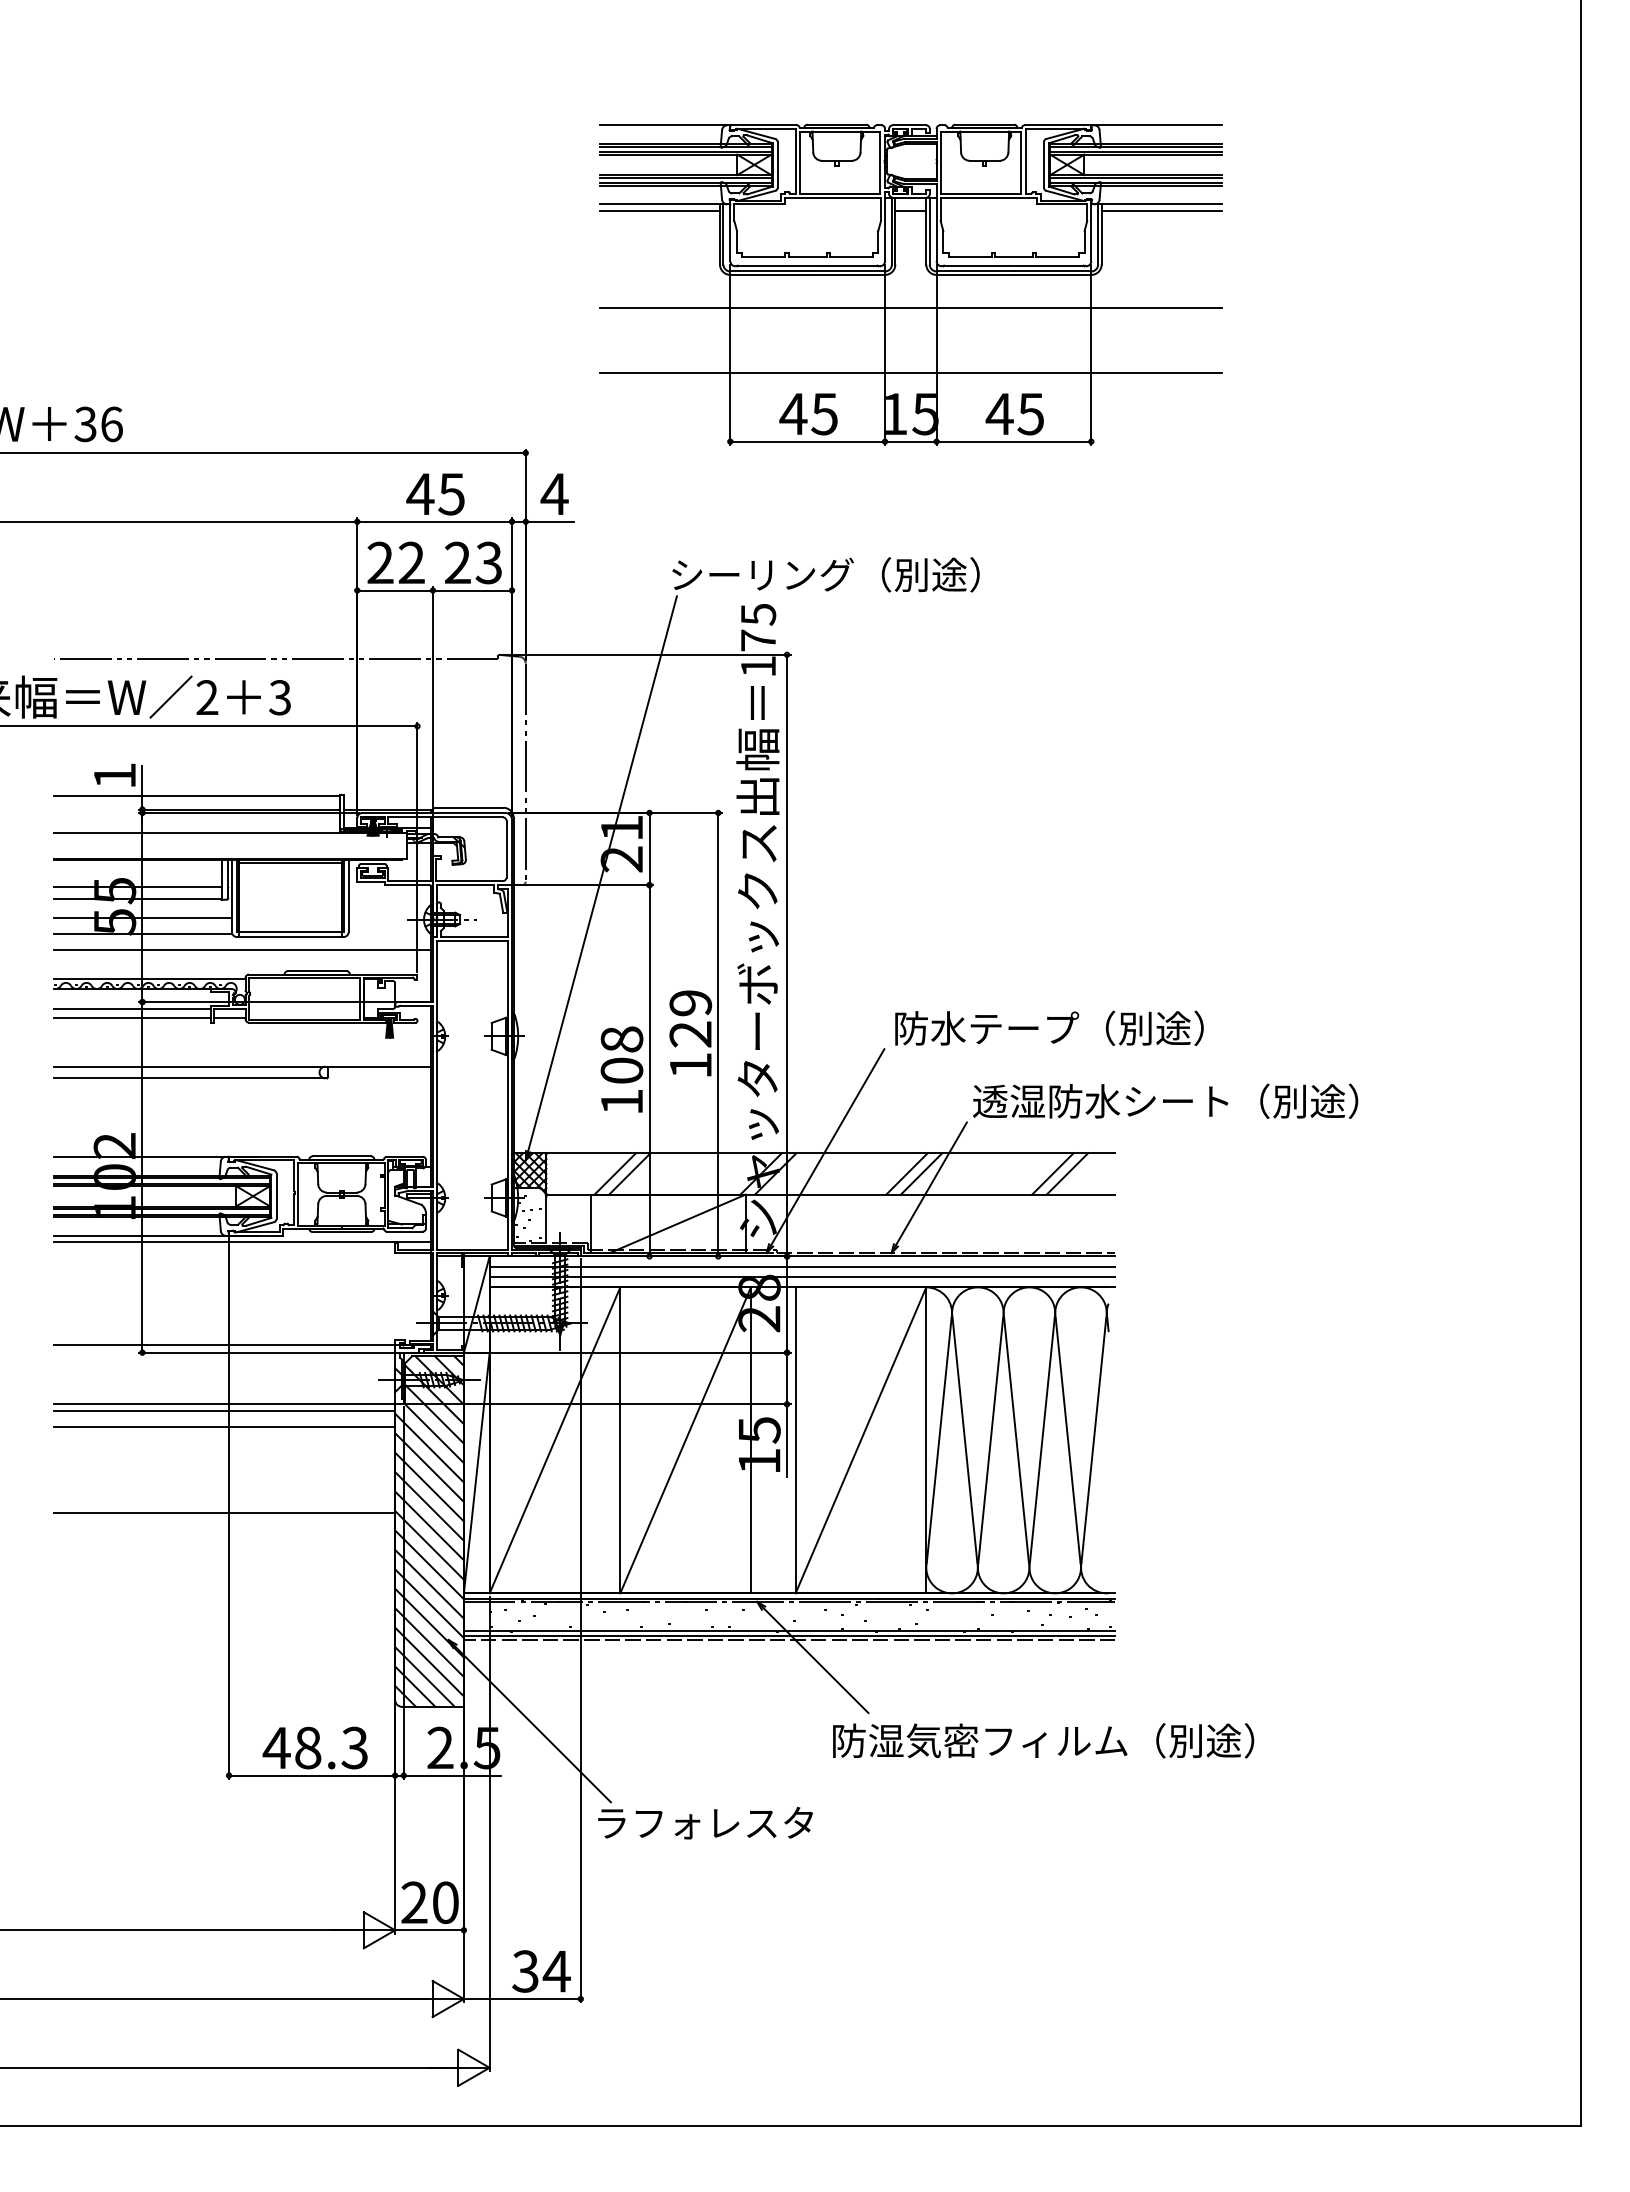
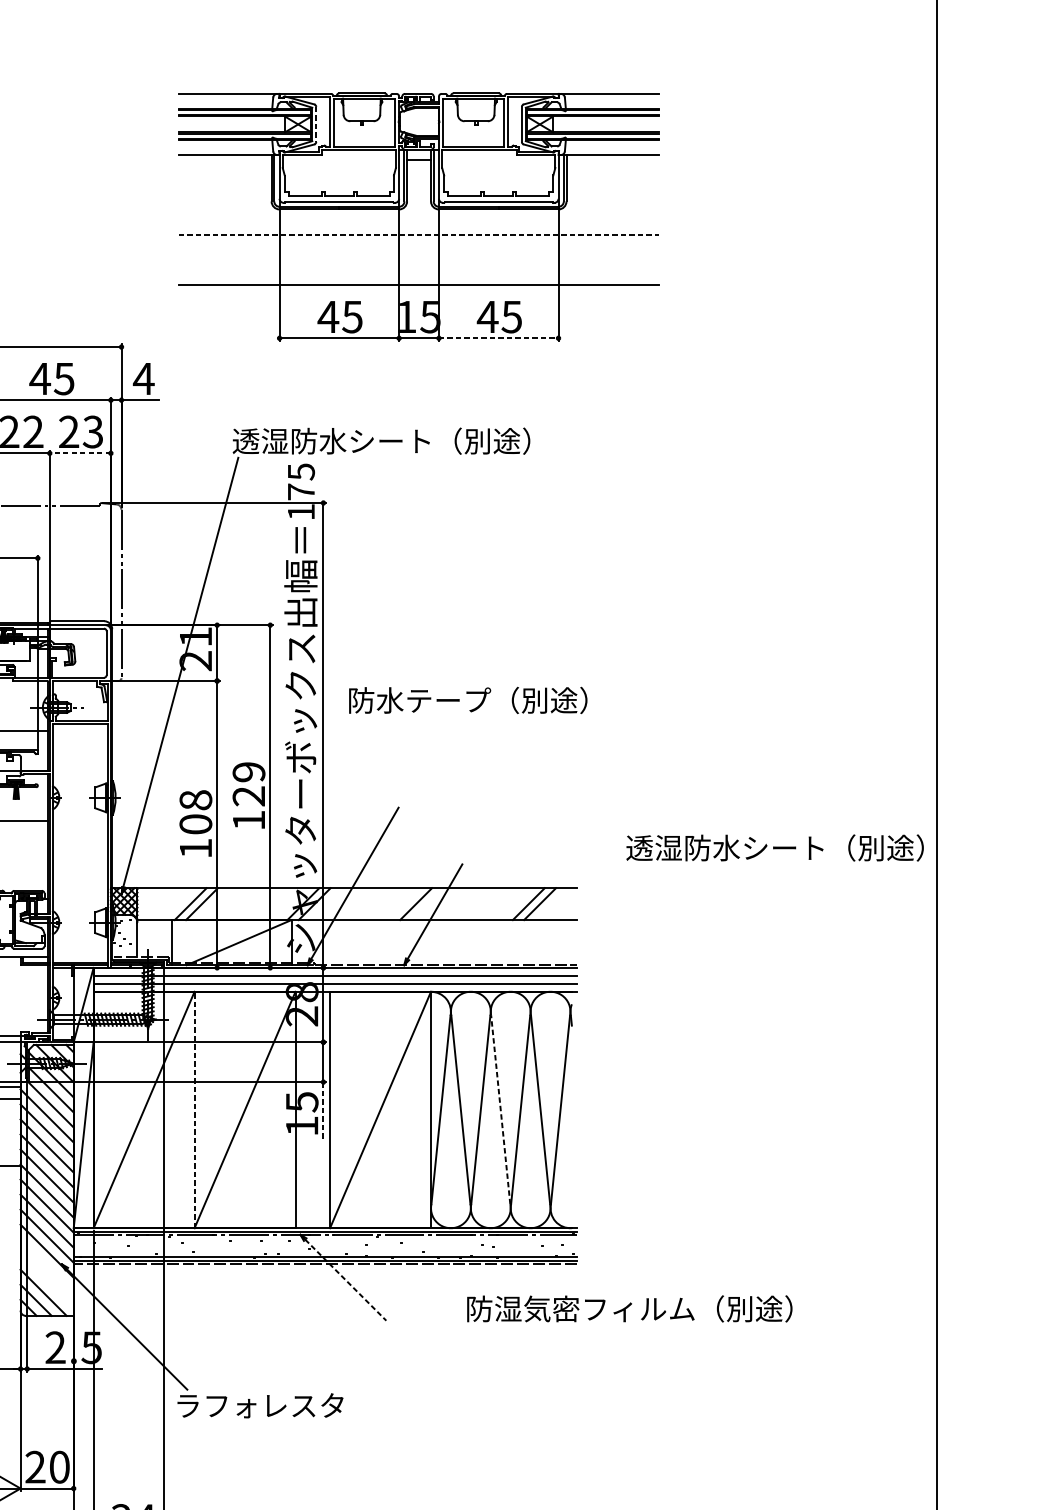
line: (777, 164) -> (316, 124), solid -> dashed
line: (659, 210) -> (224, 159), removed
line: (1161, 210) -> (612, 159), removed
line: (911, 308) -> (419, 235), solid -> dashed
line: (1014, 441) -> (499, 338), solid -> dashed
text: (861, 574) -> (380, 440), シーリング（別途） -> 透湿防水シート（別途）
line: (472, 590) -> (80, 453), solid -> dashed
text: (1049, 1027) -> (468, 699), moved
text: (1165, 1100) -> (775, 847), moved
line: (921, 1173) -> (427, 903), removed
line: (620, 1440) -> (194, 1110), solid -> dashed
line: (787, 1440) -> (323, 1110), solid -> dashed
line: (1016, 1440) -> (500, 1110), solid -> dashed
line: (429, 1642) -> (47, 1266), removed
line: (816, 1660) -> (346, 1280), solid -> dashed
line: (429, 1661) -> (47, 1280), removed
text: (1043, 1740) -> (629, 1308), moved

